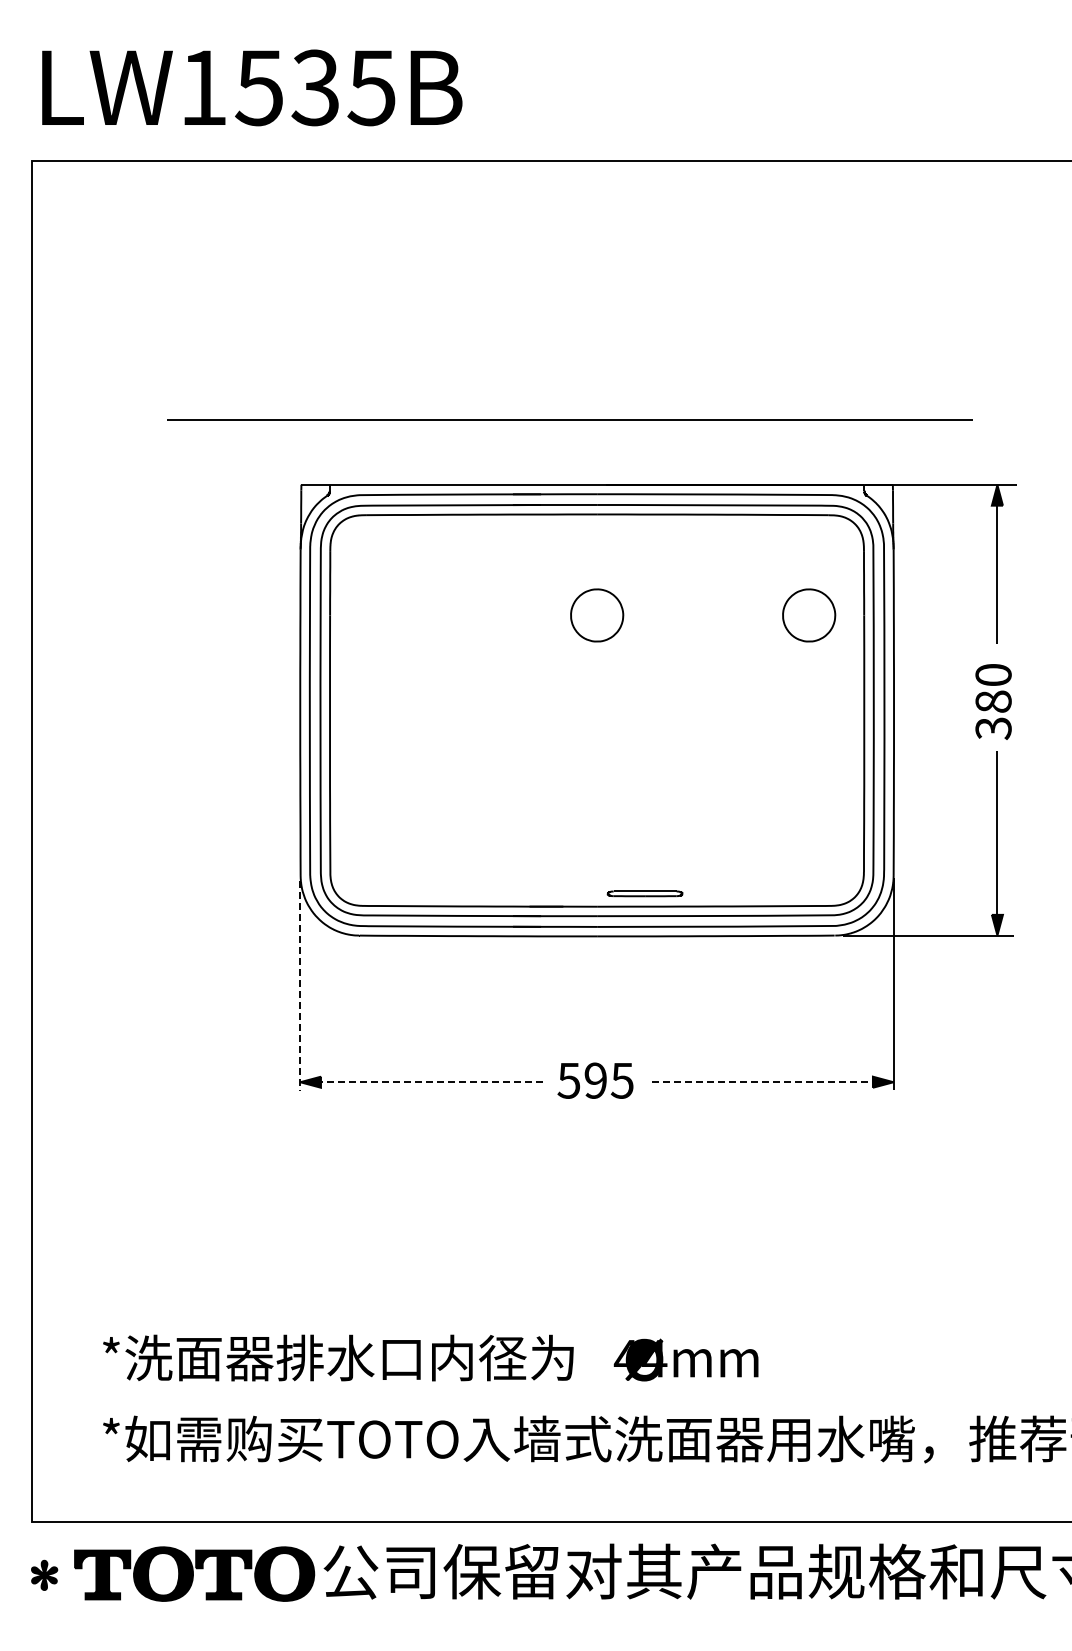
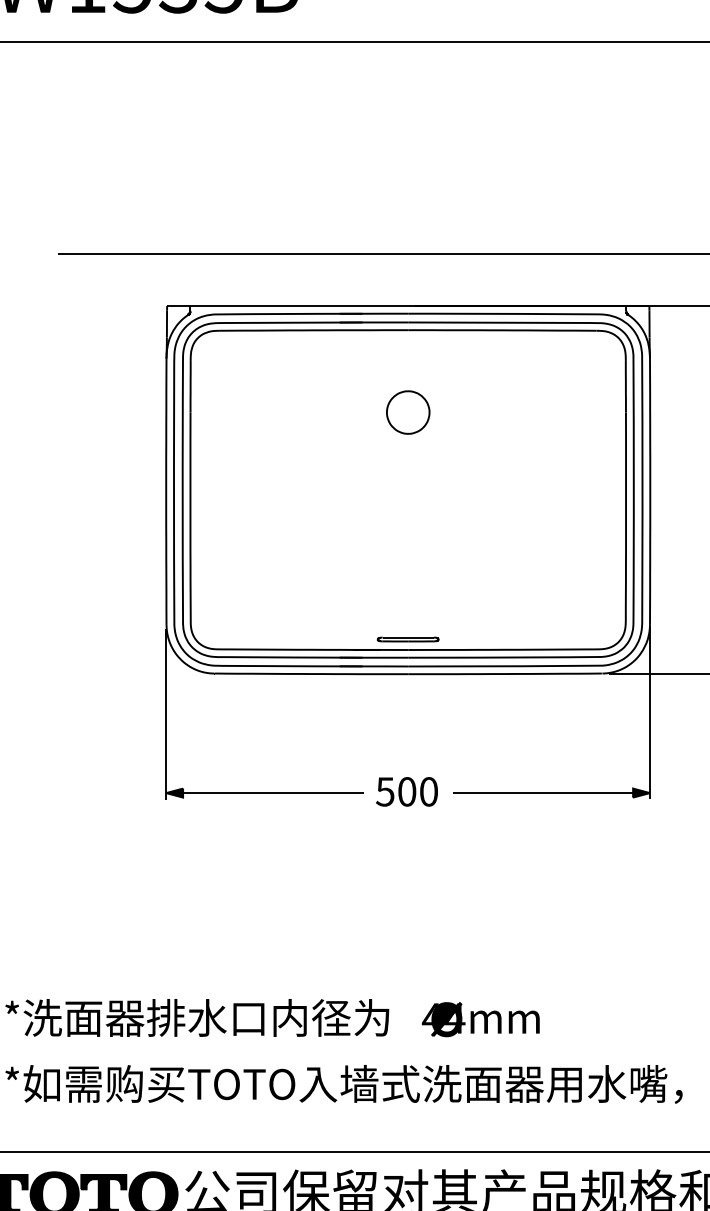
part: (809, 615) -> (581, 412), removed
part: (644, 893) -> (407, 639), moved
line: (300, 985) -> (166, 714), dashed -> solid
text: (608, 1080) -> (417, 791), 595 -> 500
line: (428, 1082) -> (270, 793), dashed -> solid
line: (765, 1082) -> (545, 793), dashed -> solid

